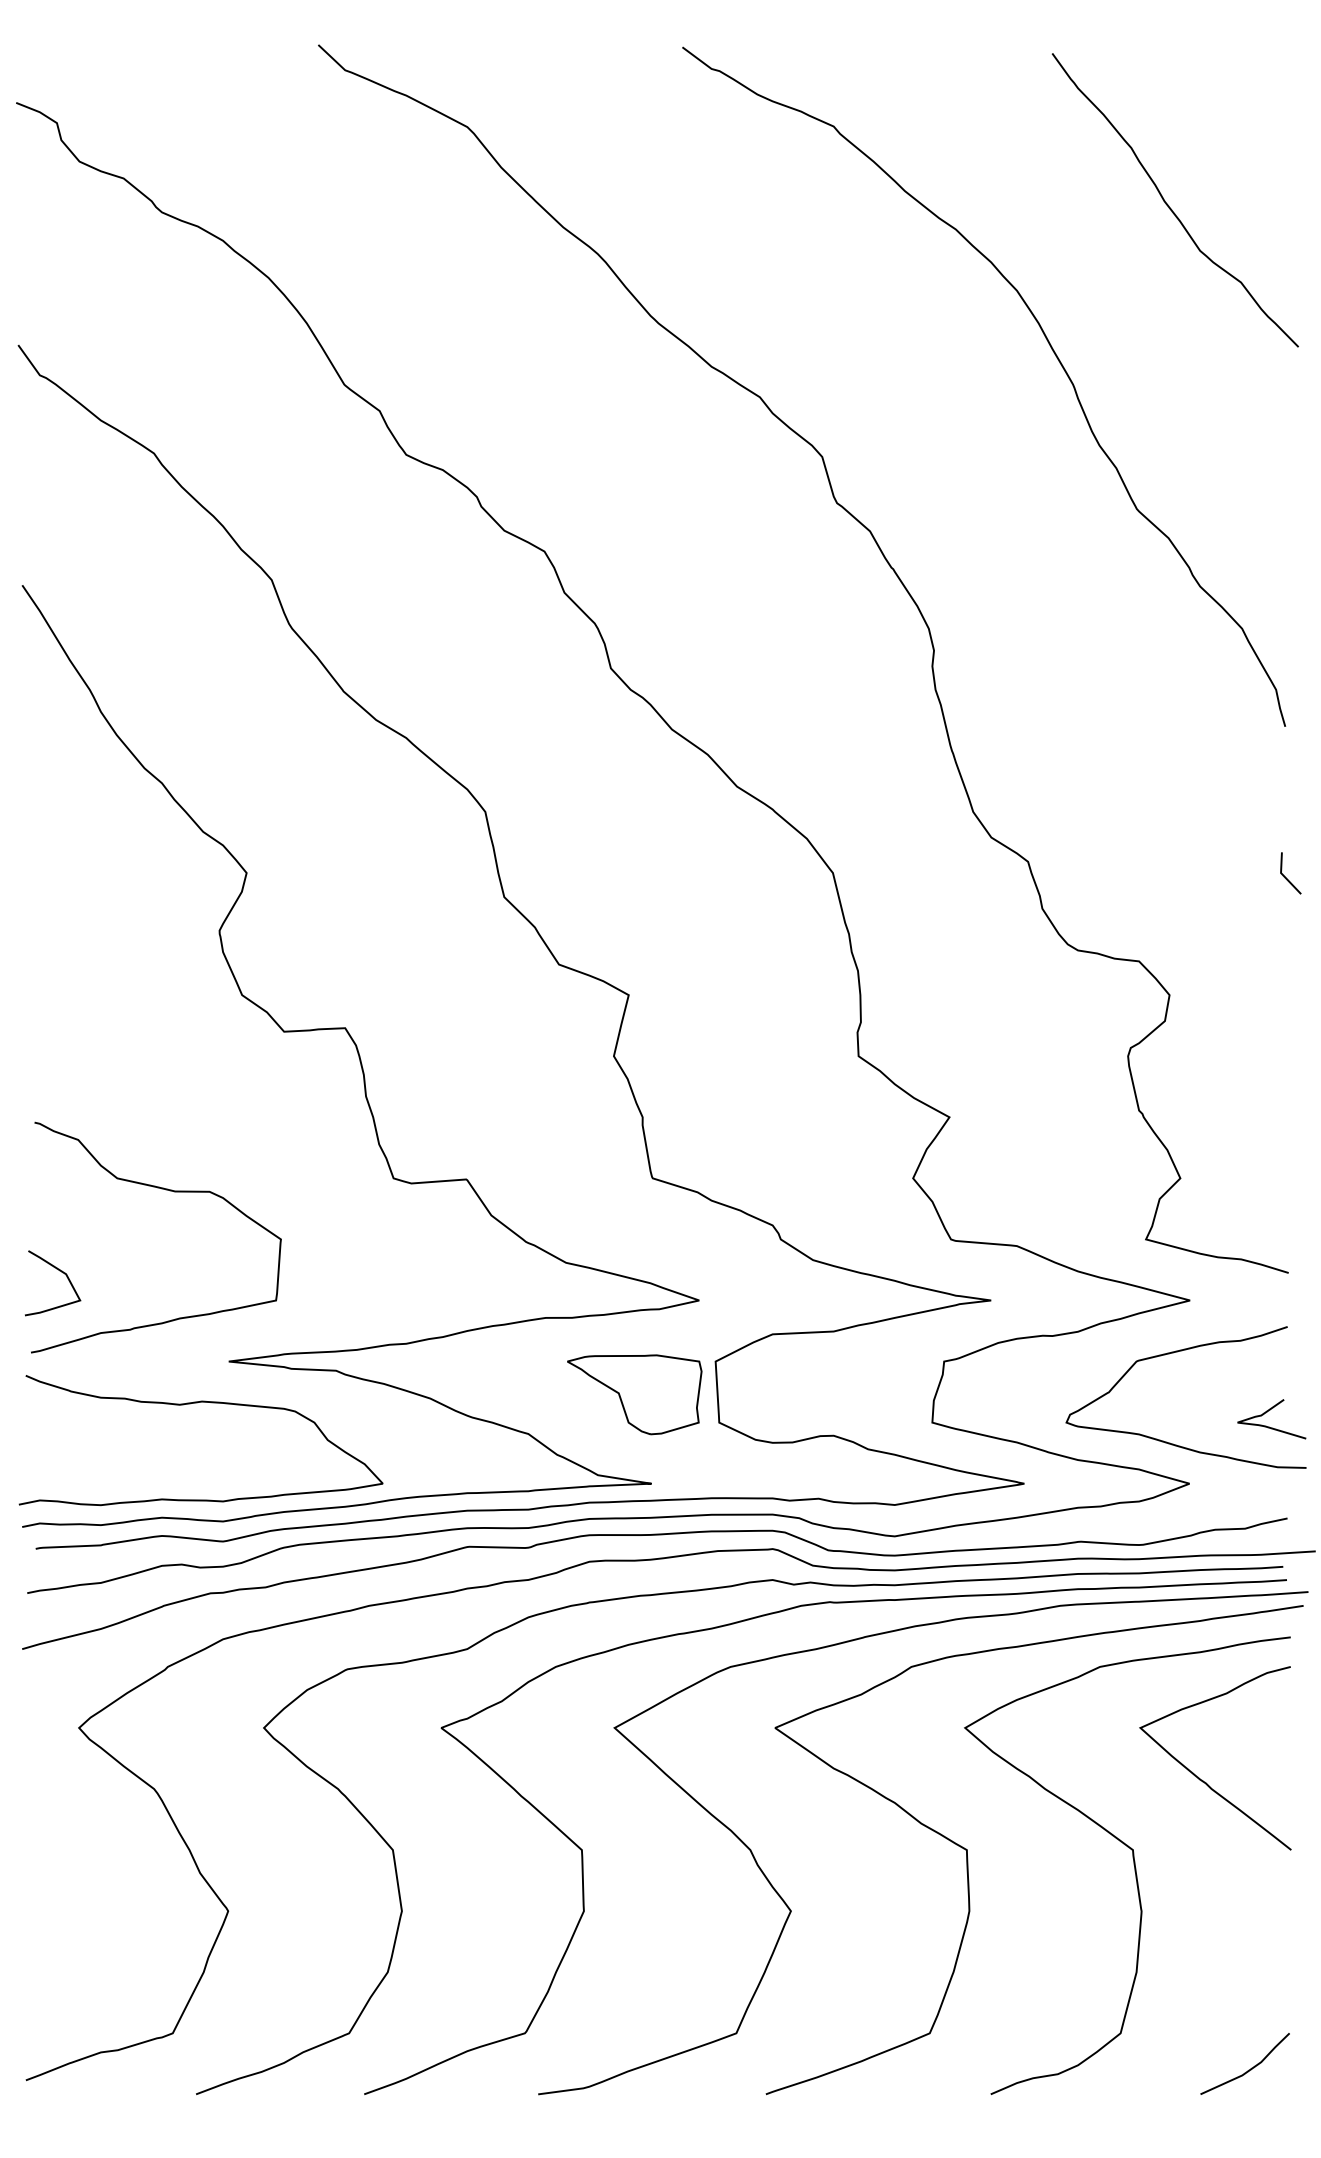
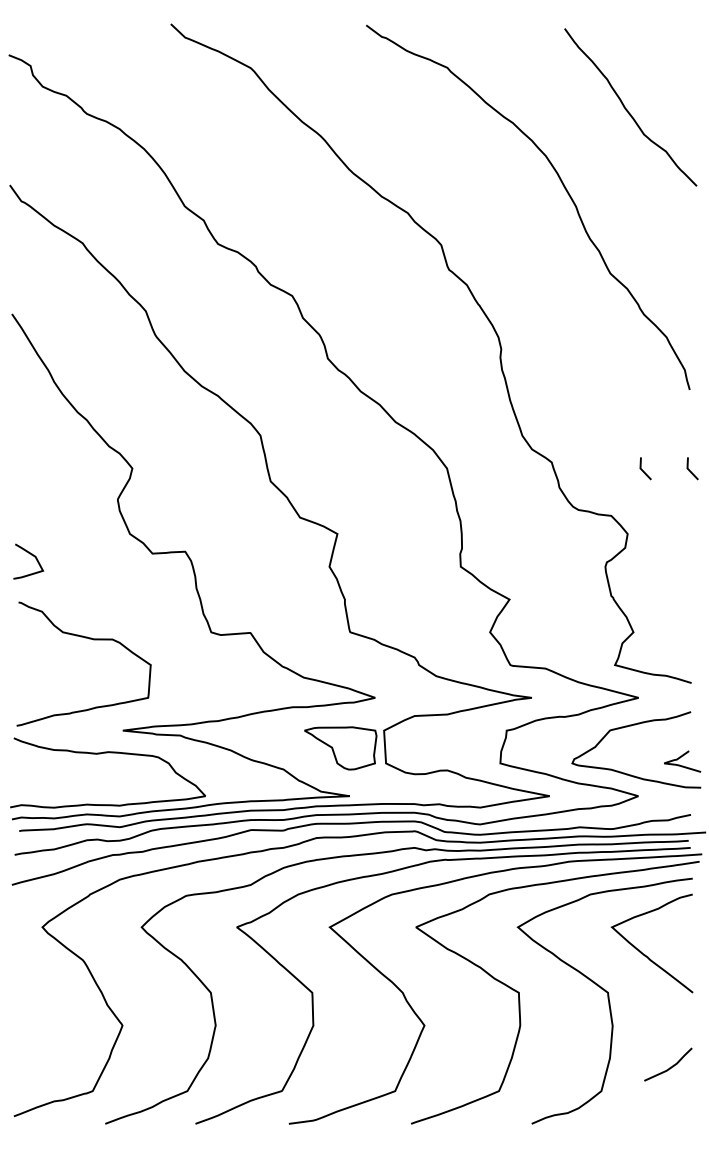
line: (1199, 876) -> (643, 470), added
curve: (58, 1271) -> (31, 555), moved
line: (1249, 2067) -> (670, 1066), moved

